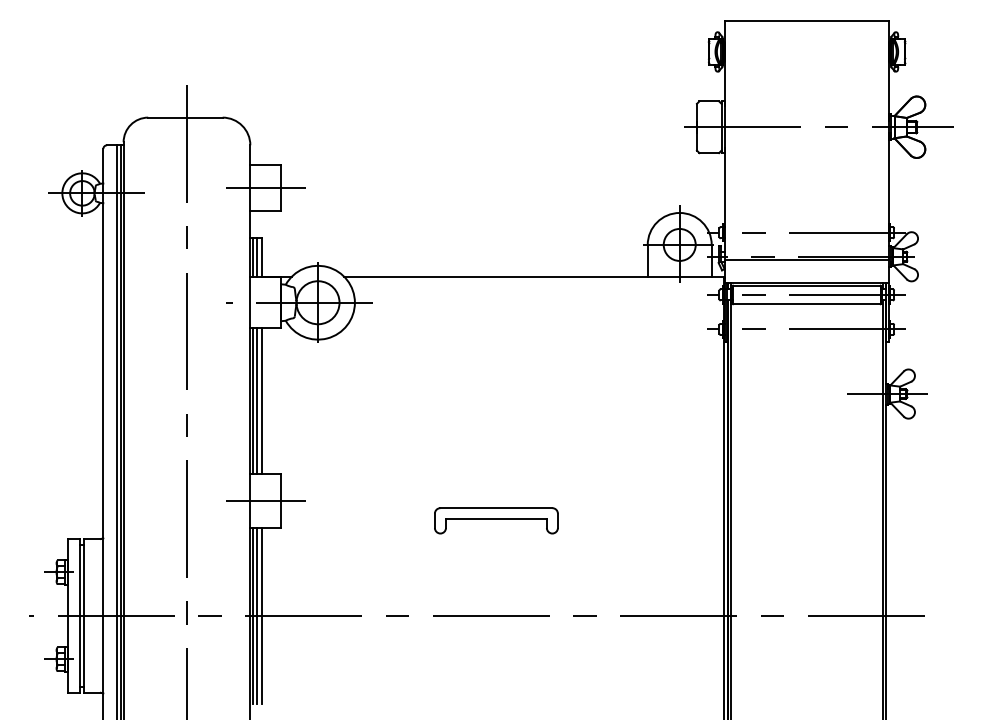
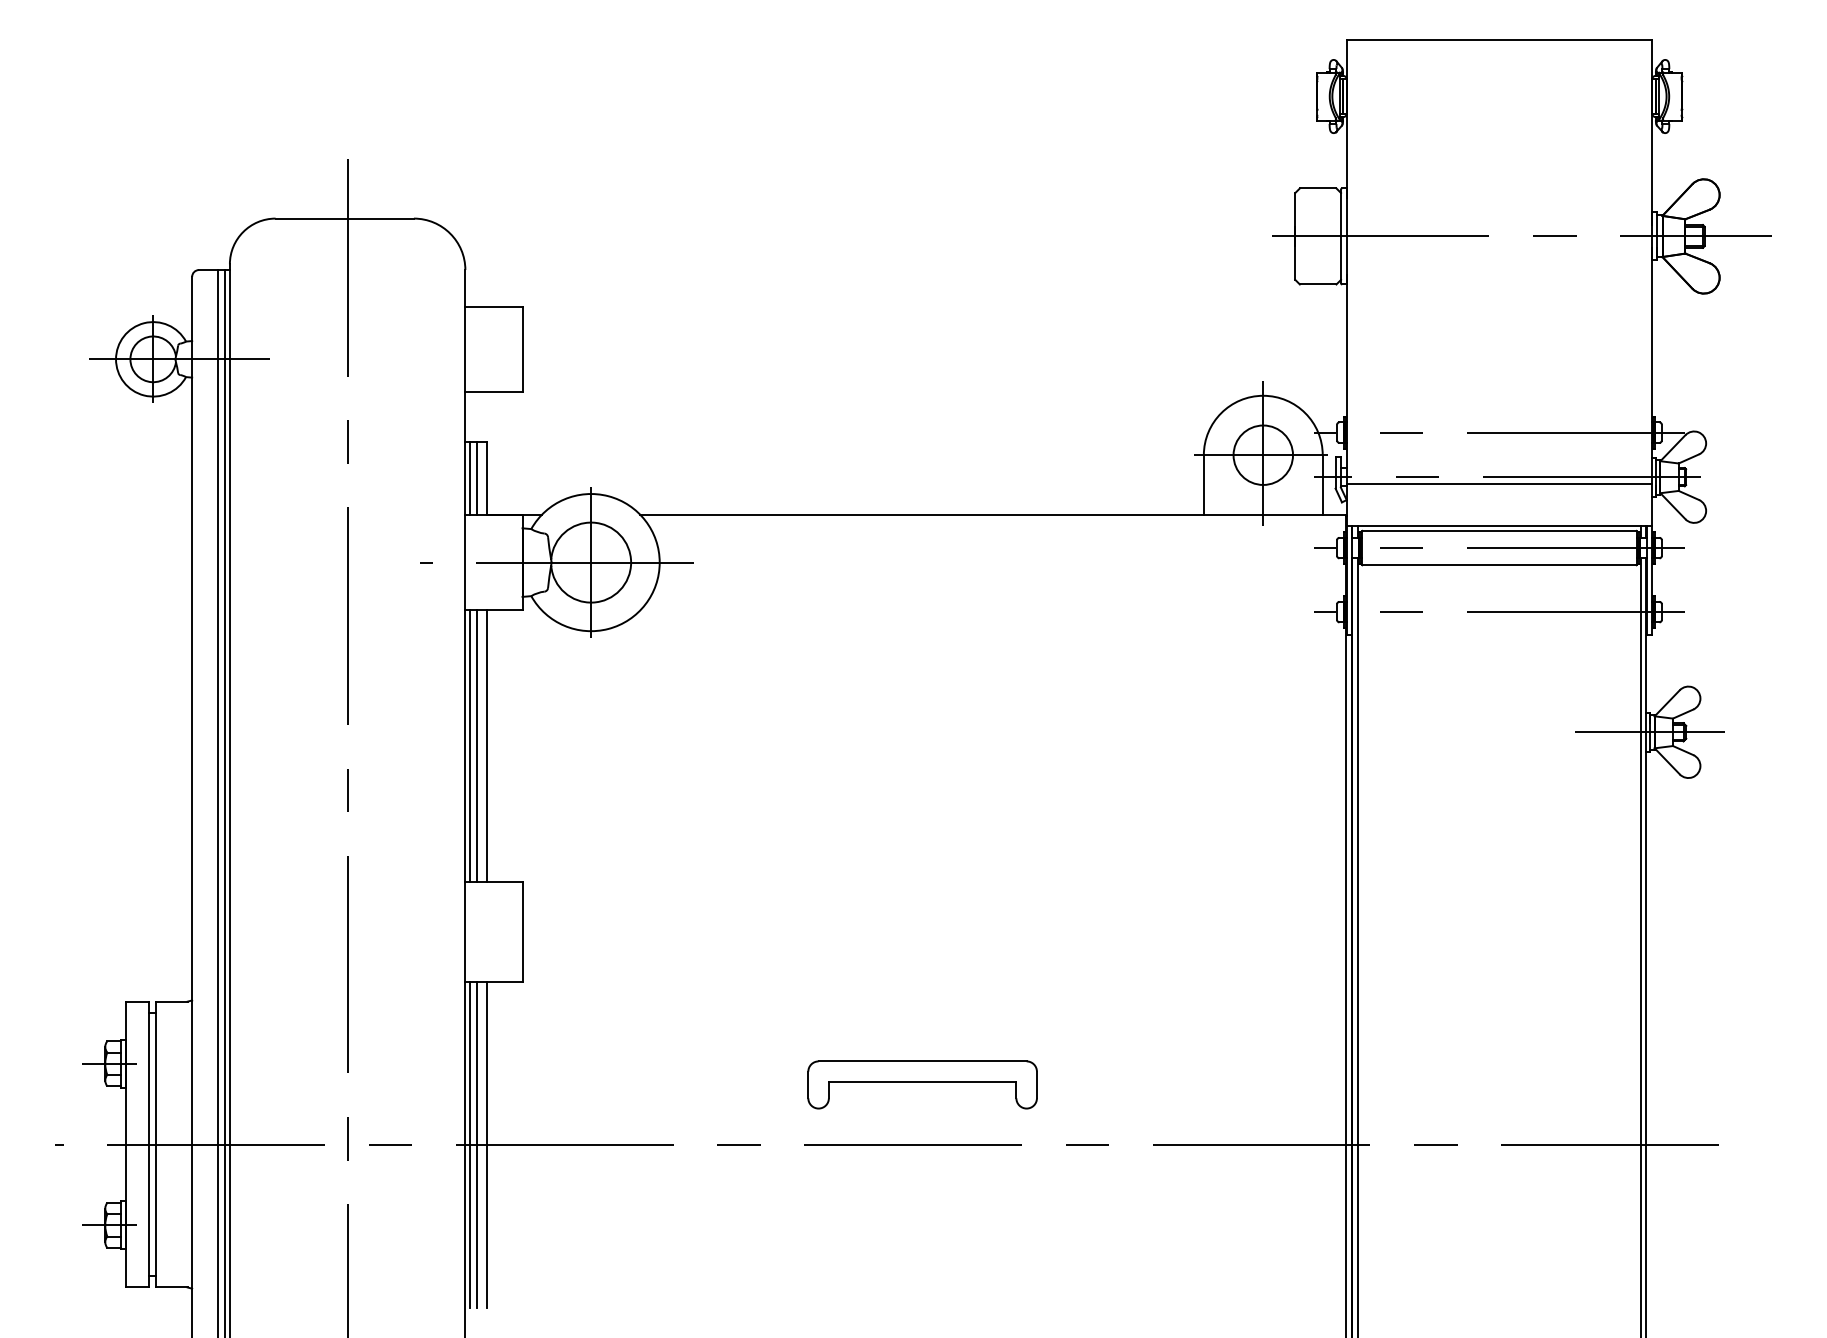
line: (265, 188) -> (493, 350), removed
line: (265, 501) -> (493, 931), removed
part: (496, 520) -> (922, 1084), moved

